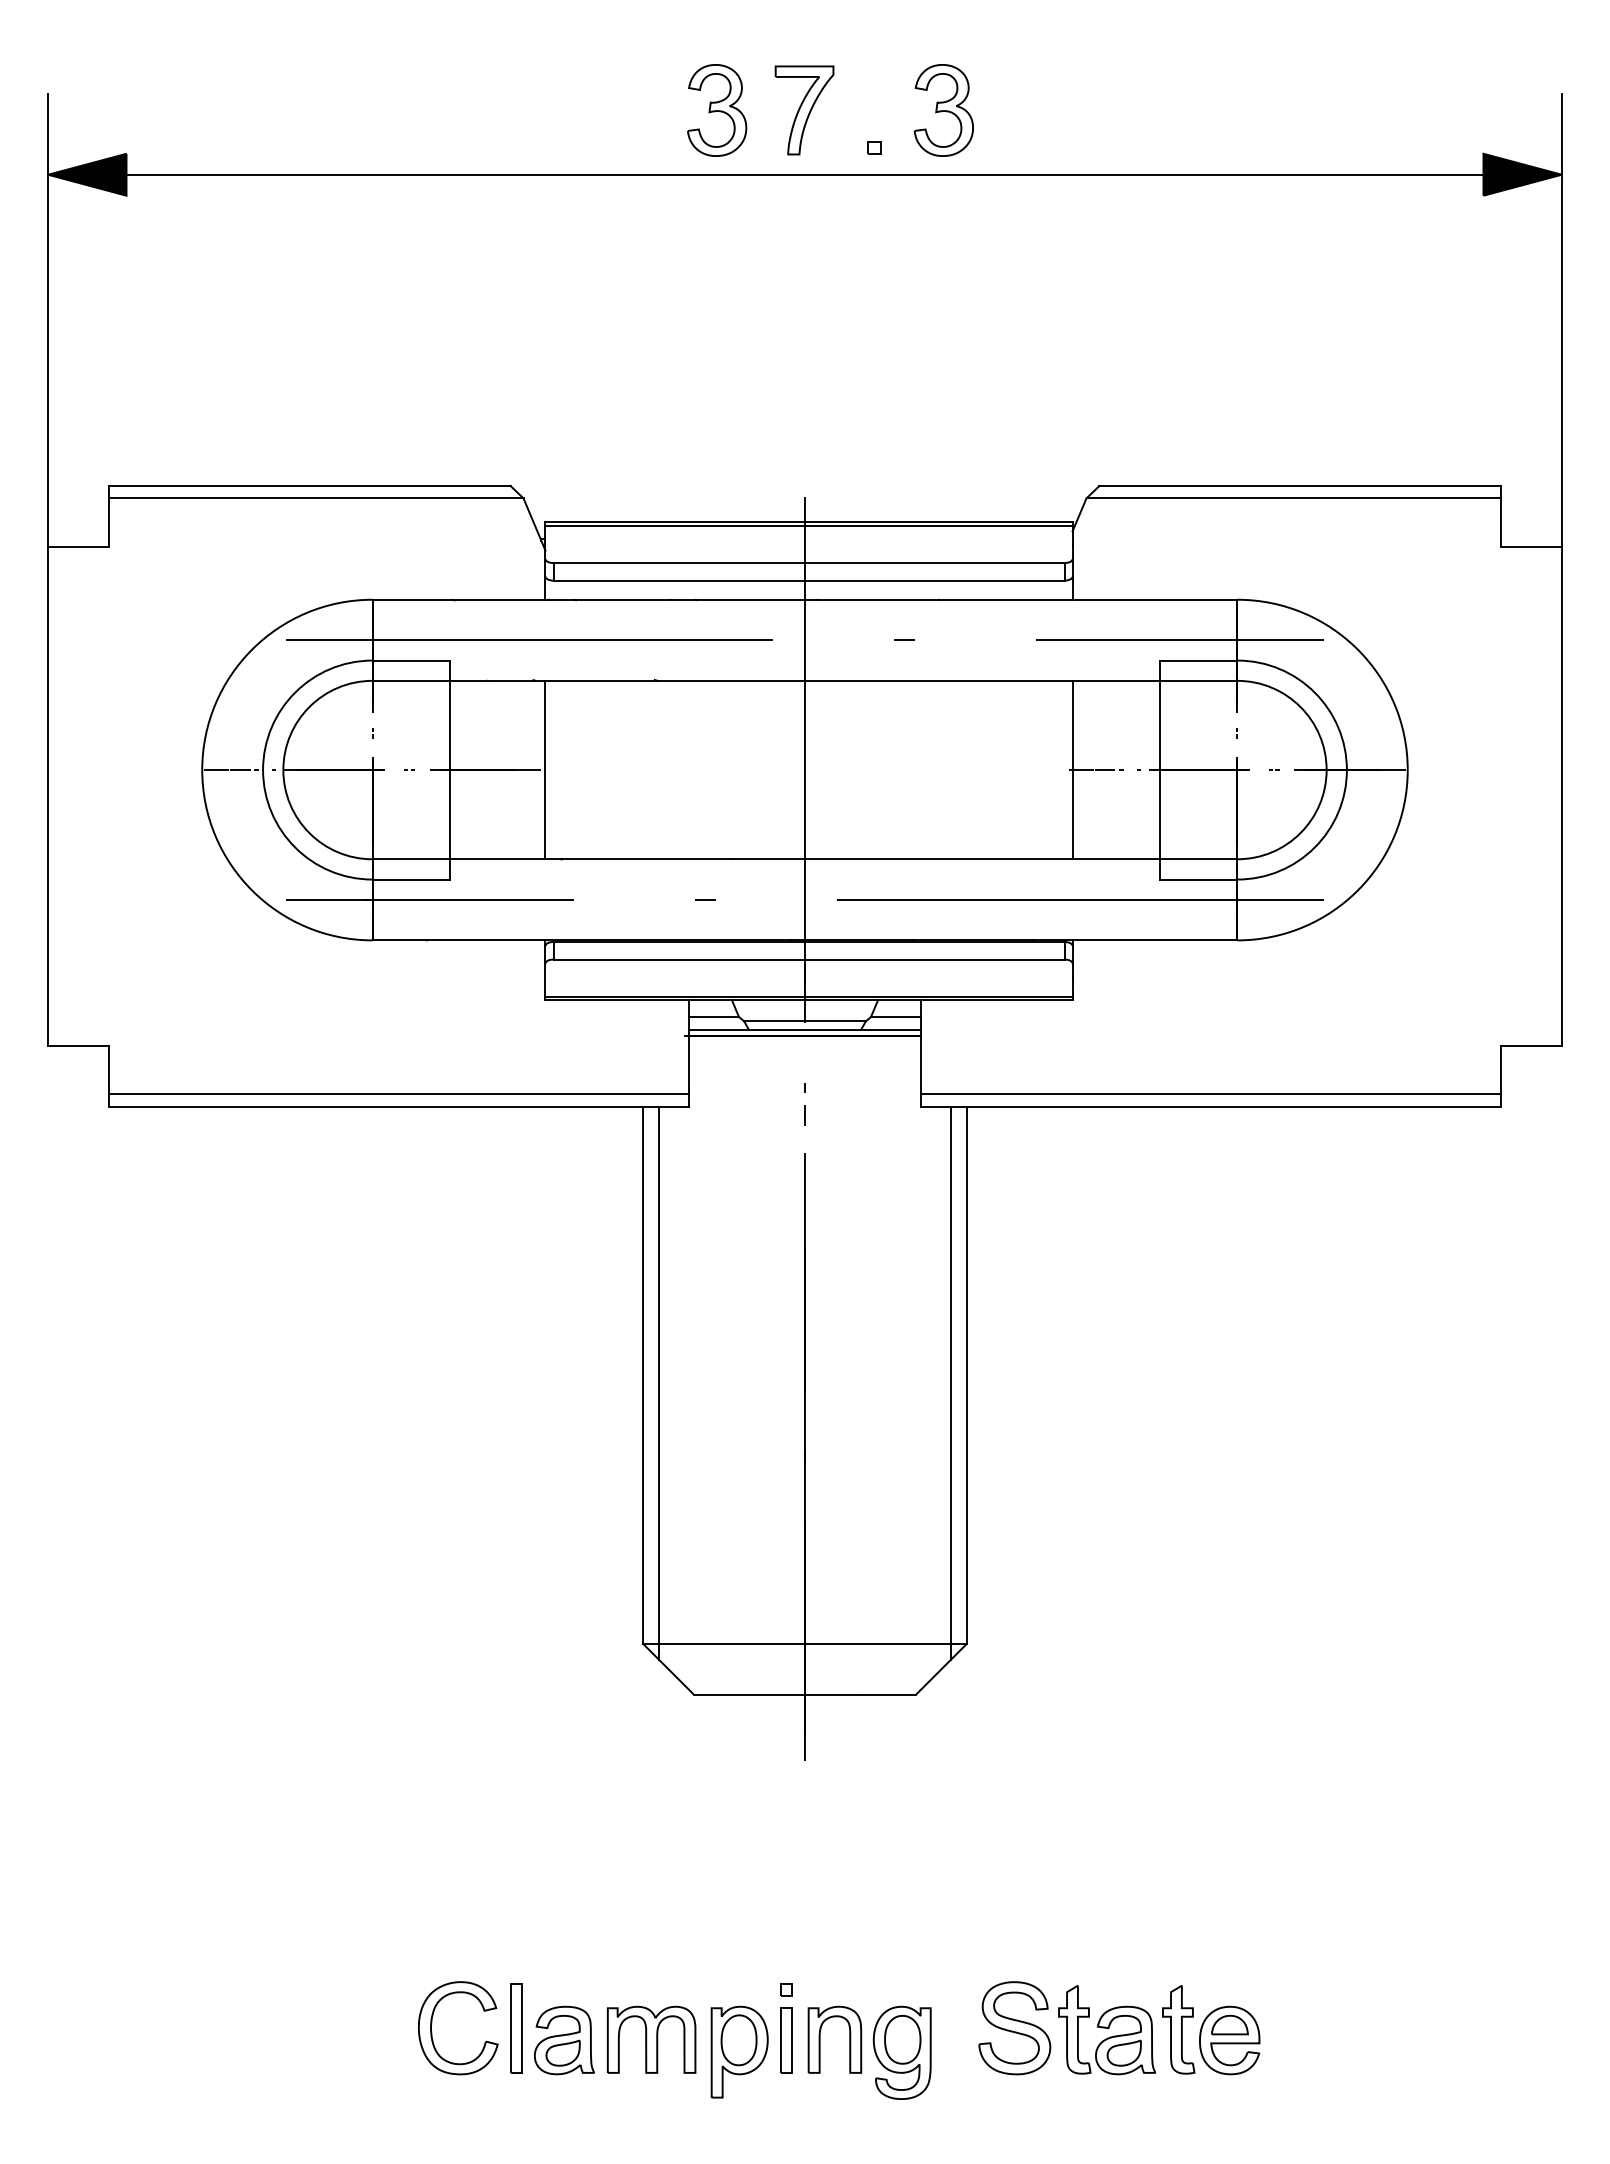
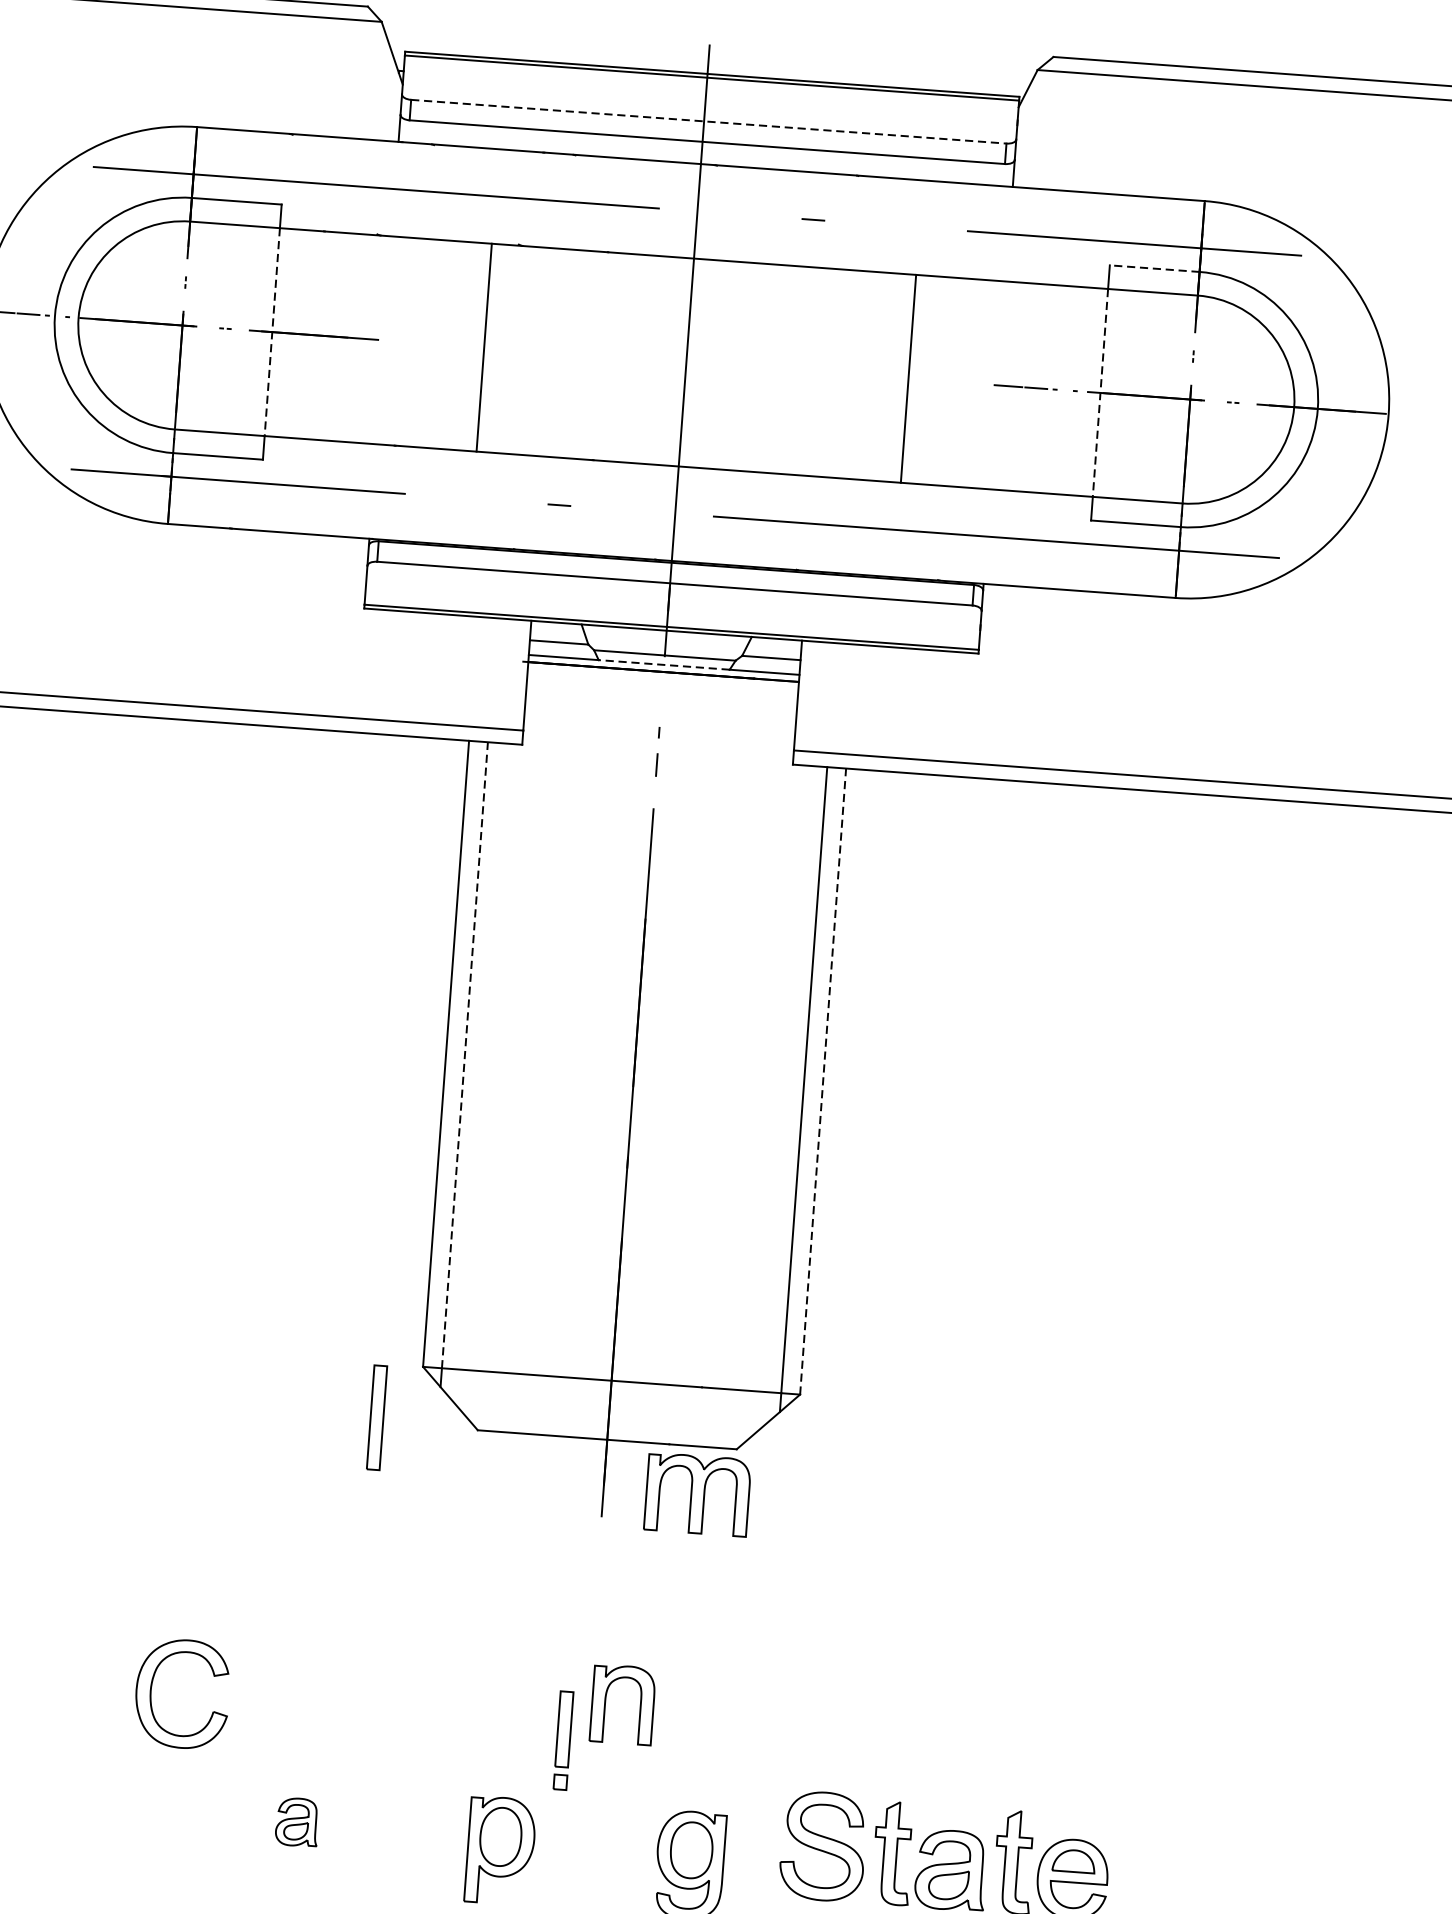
line: (809, 563) -> (709, 122), solid -> dashed
line: (1198, 660) -> (1154, 268), solid -> dashed
line: (545, 769) -> (484, 347), moved
line: (1072, 769) -> (908, 378), moved
line: (449, 770) -> (272, 332), solid -> dashed
line: (1160, 770) -> (1100, 393), solid -> dashed
line: (804, 1029) -> (663, 664), solid -> dashed
line: (659, 1375) -> (465, 1055), solid -> dashed
line: (966, 1375) -> (822, 1081), solid -> dashed
part: (516, 2028) -> (377, 1418), moved
part: (432, 2032) -> (152, 1696), moved
part: (651, 2039) -> (697, 1494), moved
part: (820, 2039) -> (606, 1703), moved
part: (564, 2040) -> (297, 1822), size x0.6
part: (786, 2040) -> (564, 1729), moved

